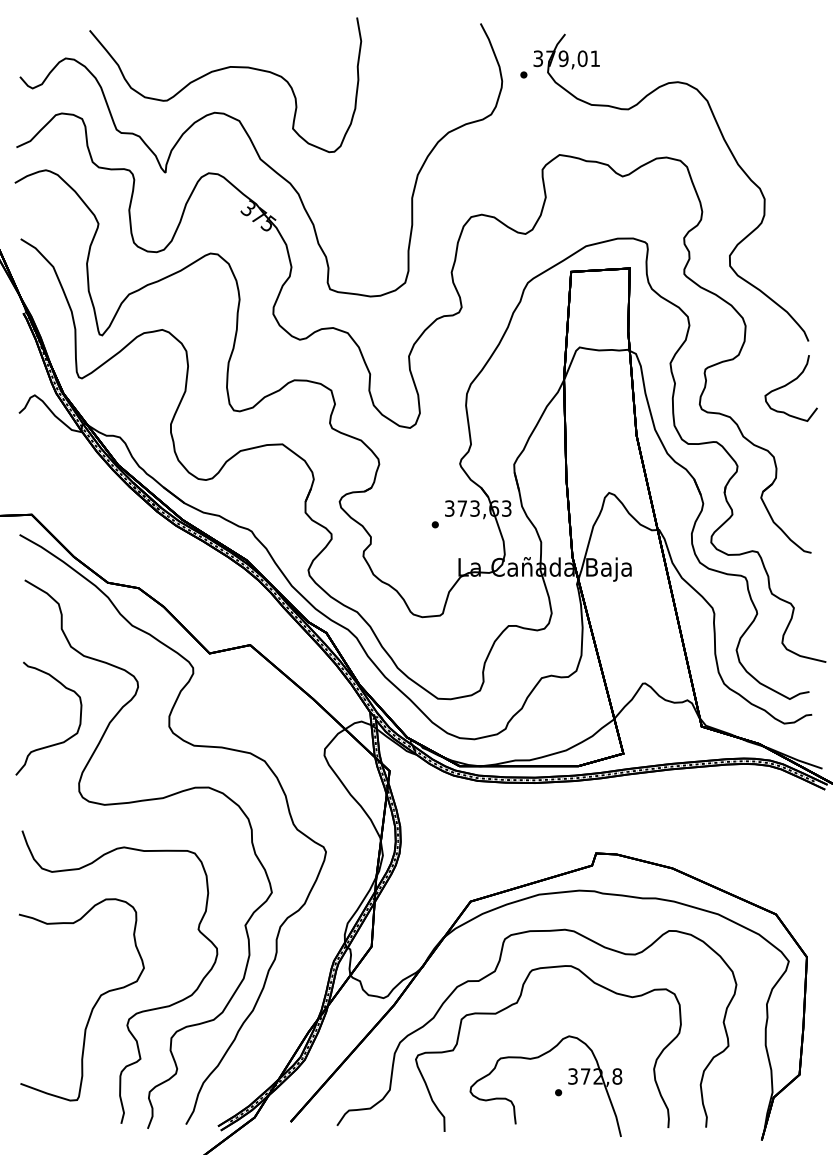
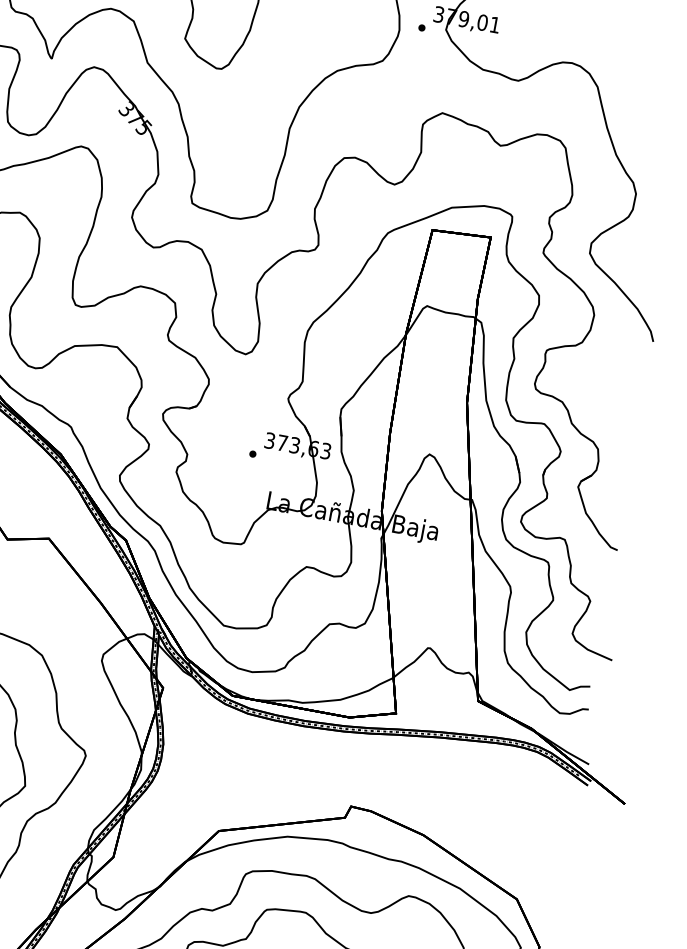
curve: (789, 384) -> (626, 380), removed

